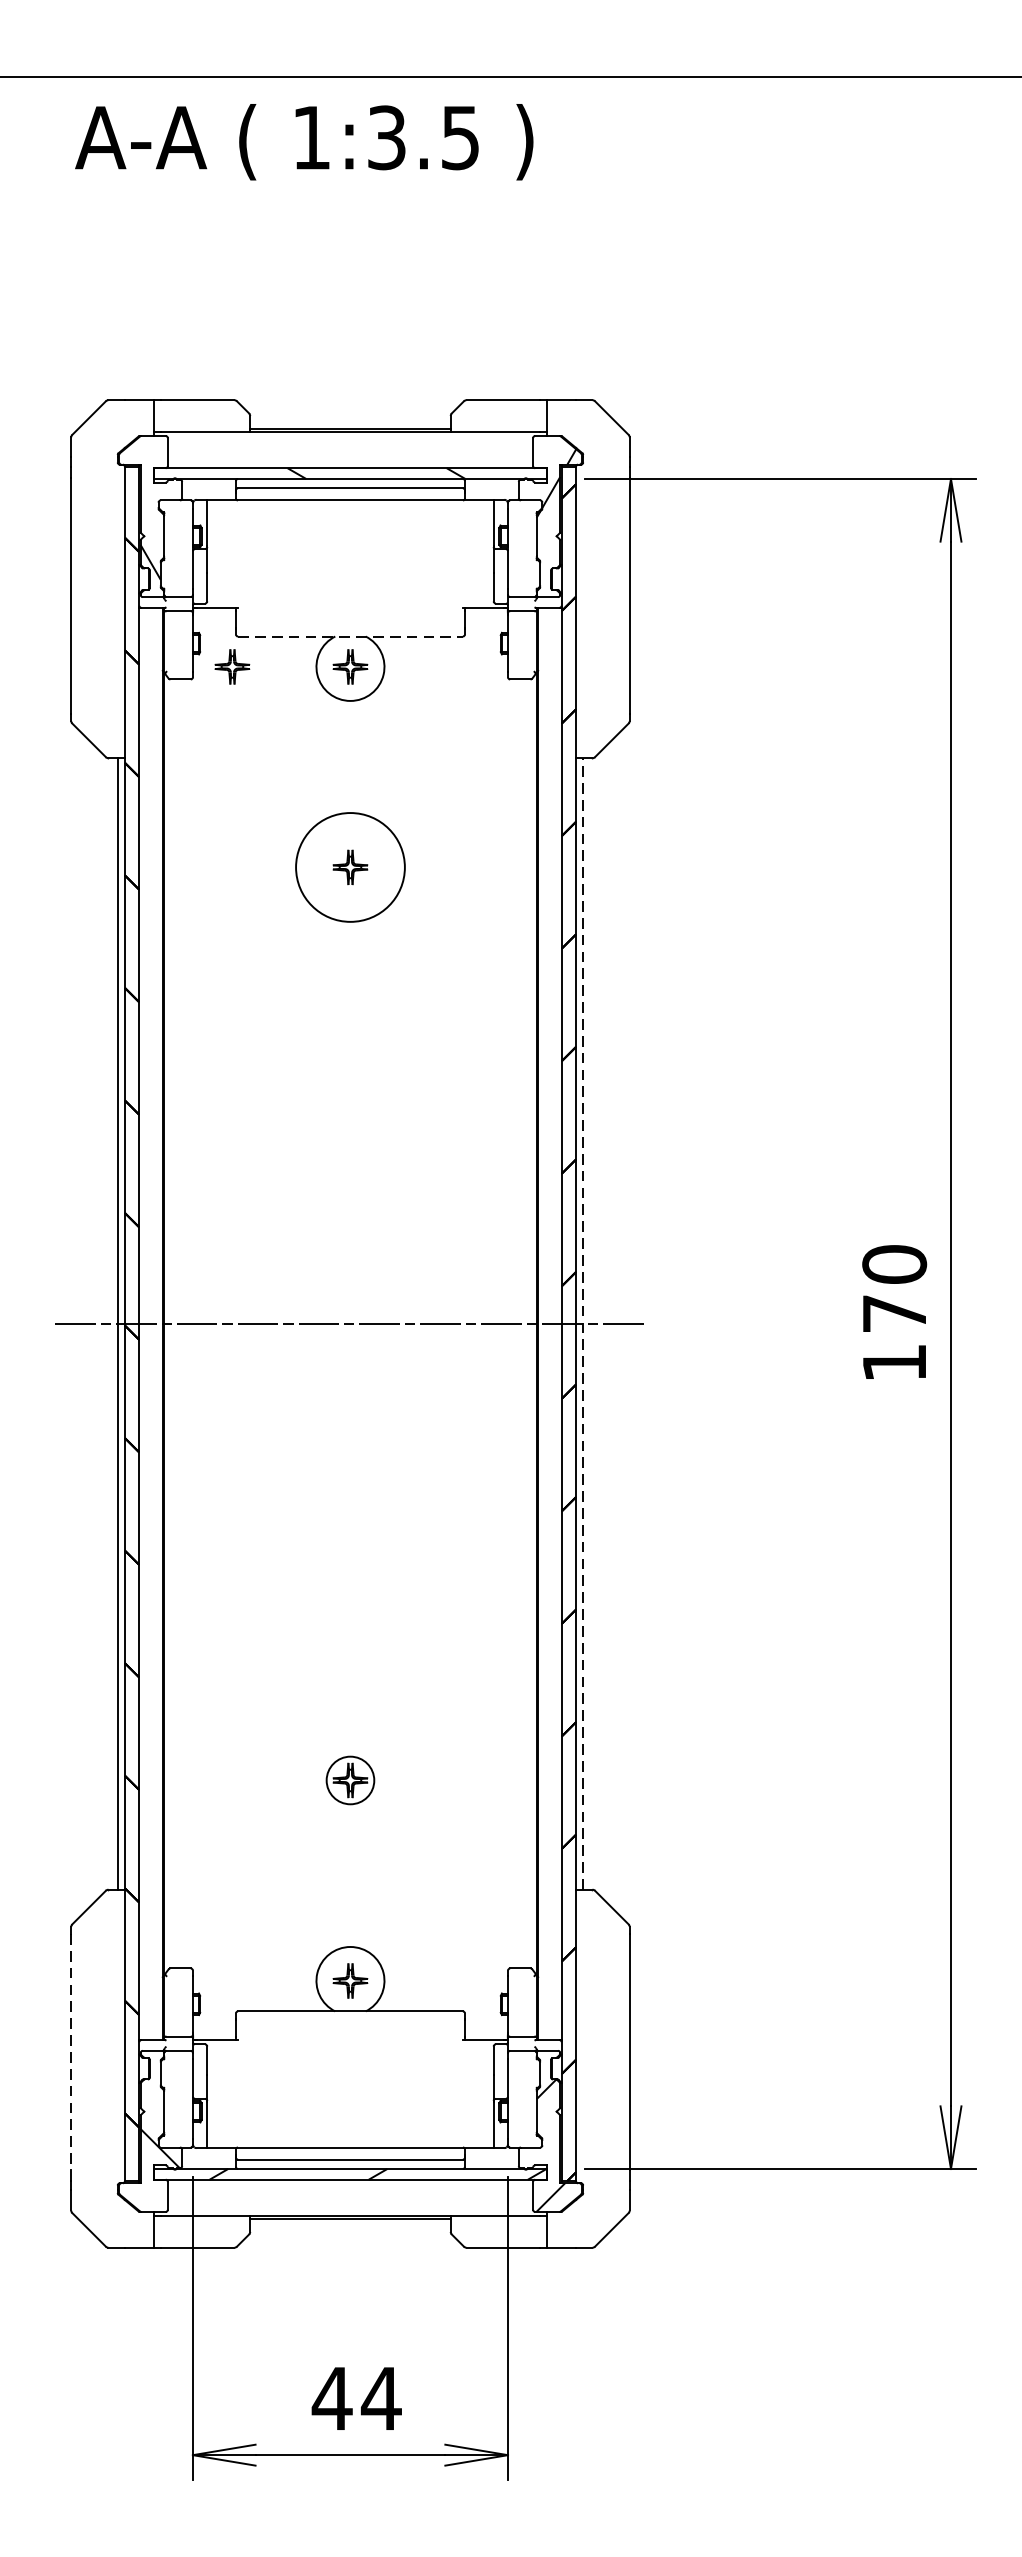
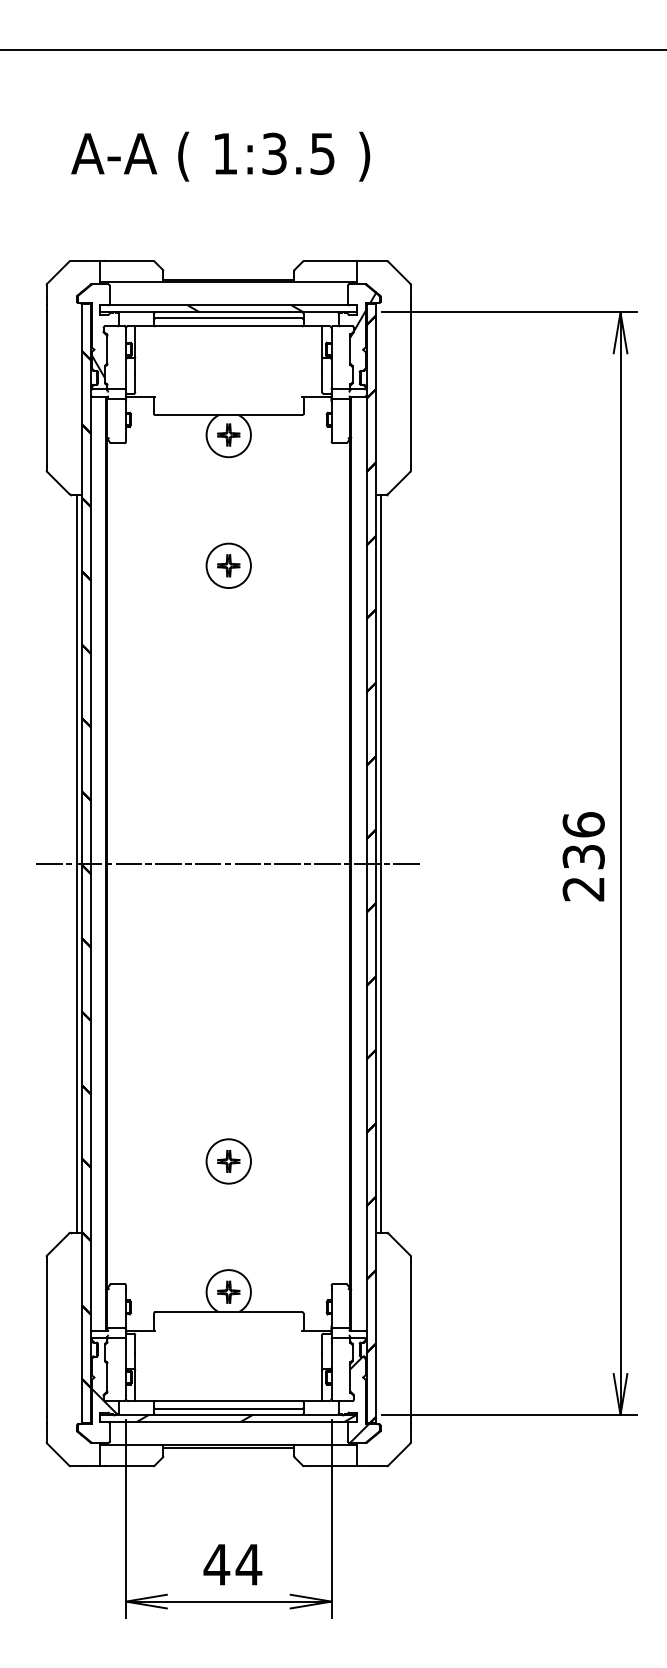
text: (304, 141) -> (220, 156), moved
line: (351, 636) -> (229, 415), dashed -> solid
part: (232, 666) -> (151, 434), removed
circle: (350, 866) -> (228, 565), size x0.62
text: (894, 1312) -> (583, 856), 170 -> 236
line: (583, 1323) -> (380, 863), dashed -> solid
circle: (350, 1780) -> (228, 1161), size x1.43
line: (71, 2053) -> (46, 1339), dashed -> solid

